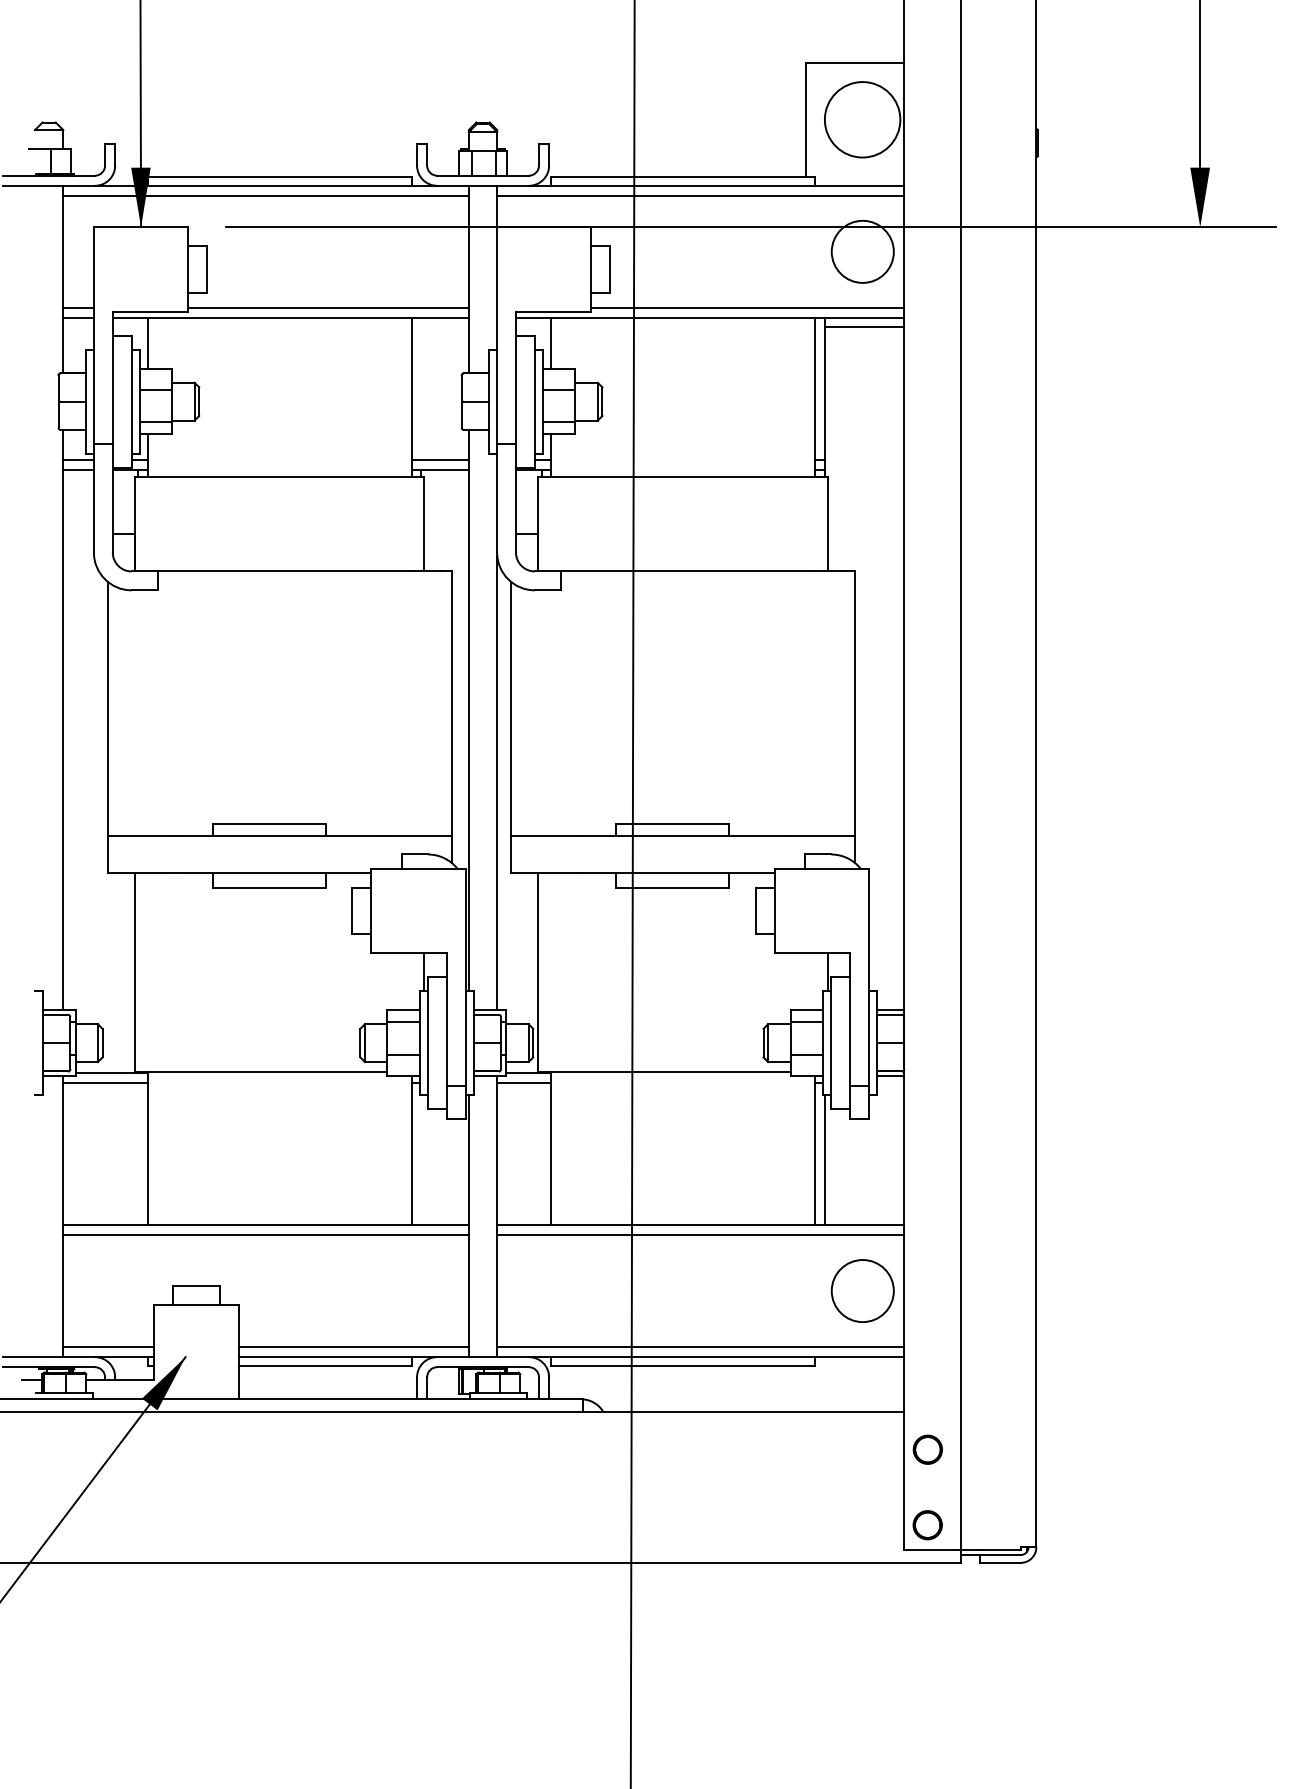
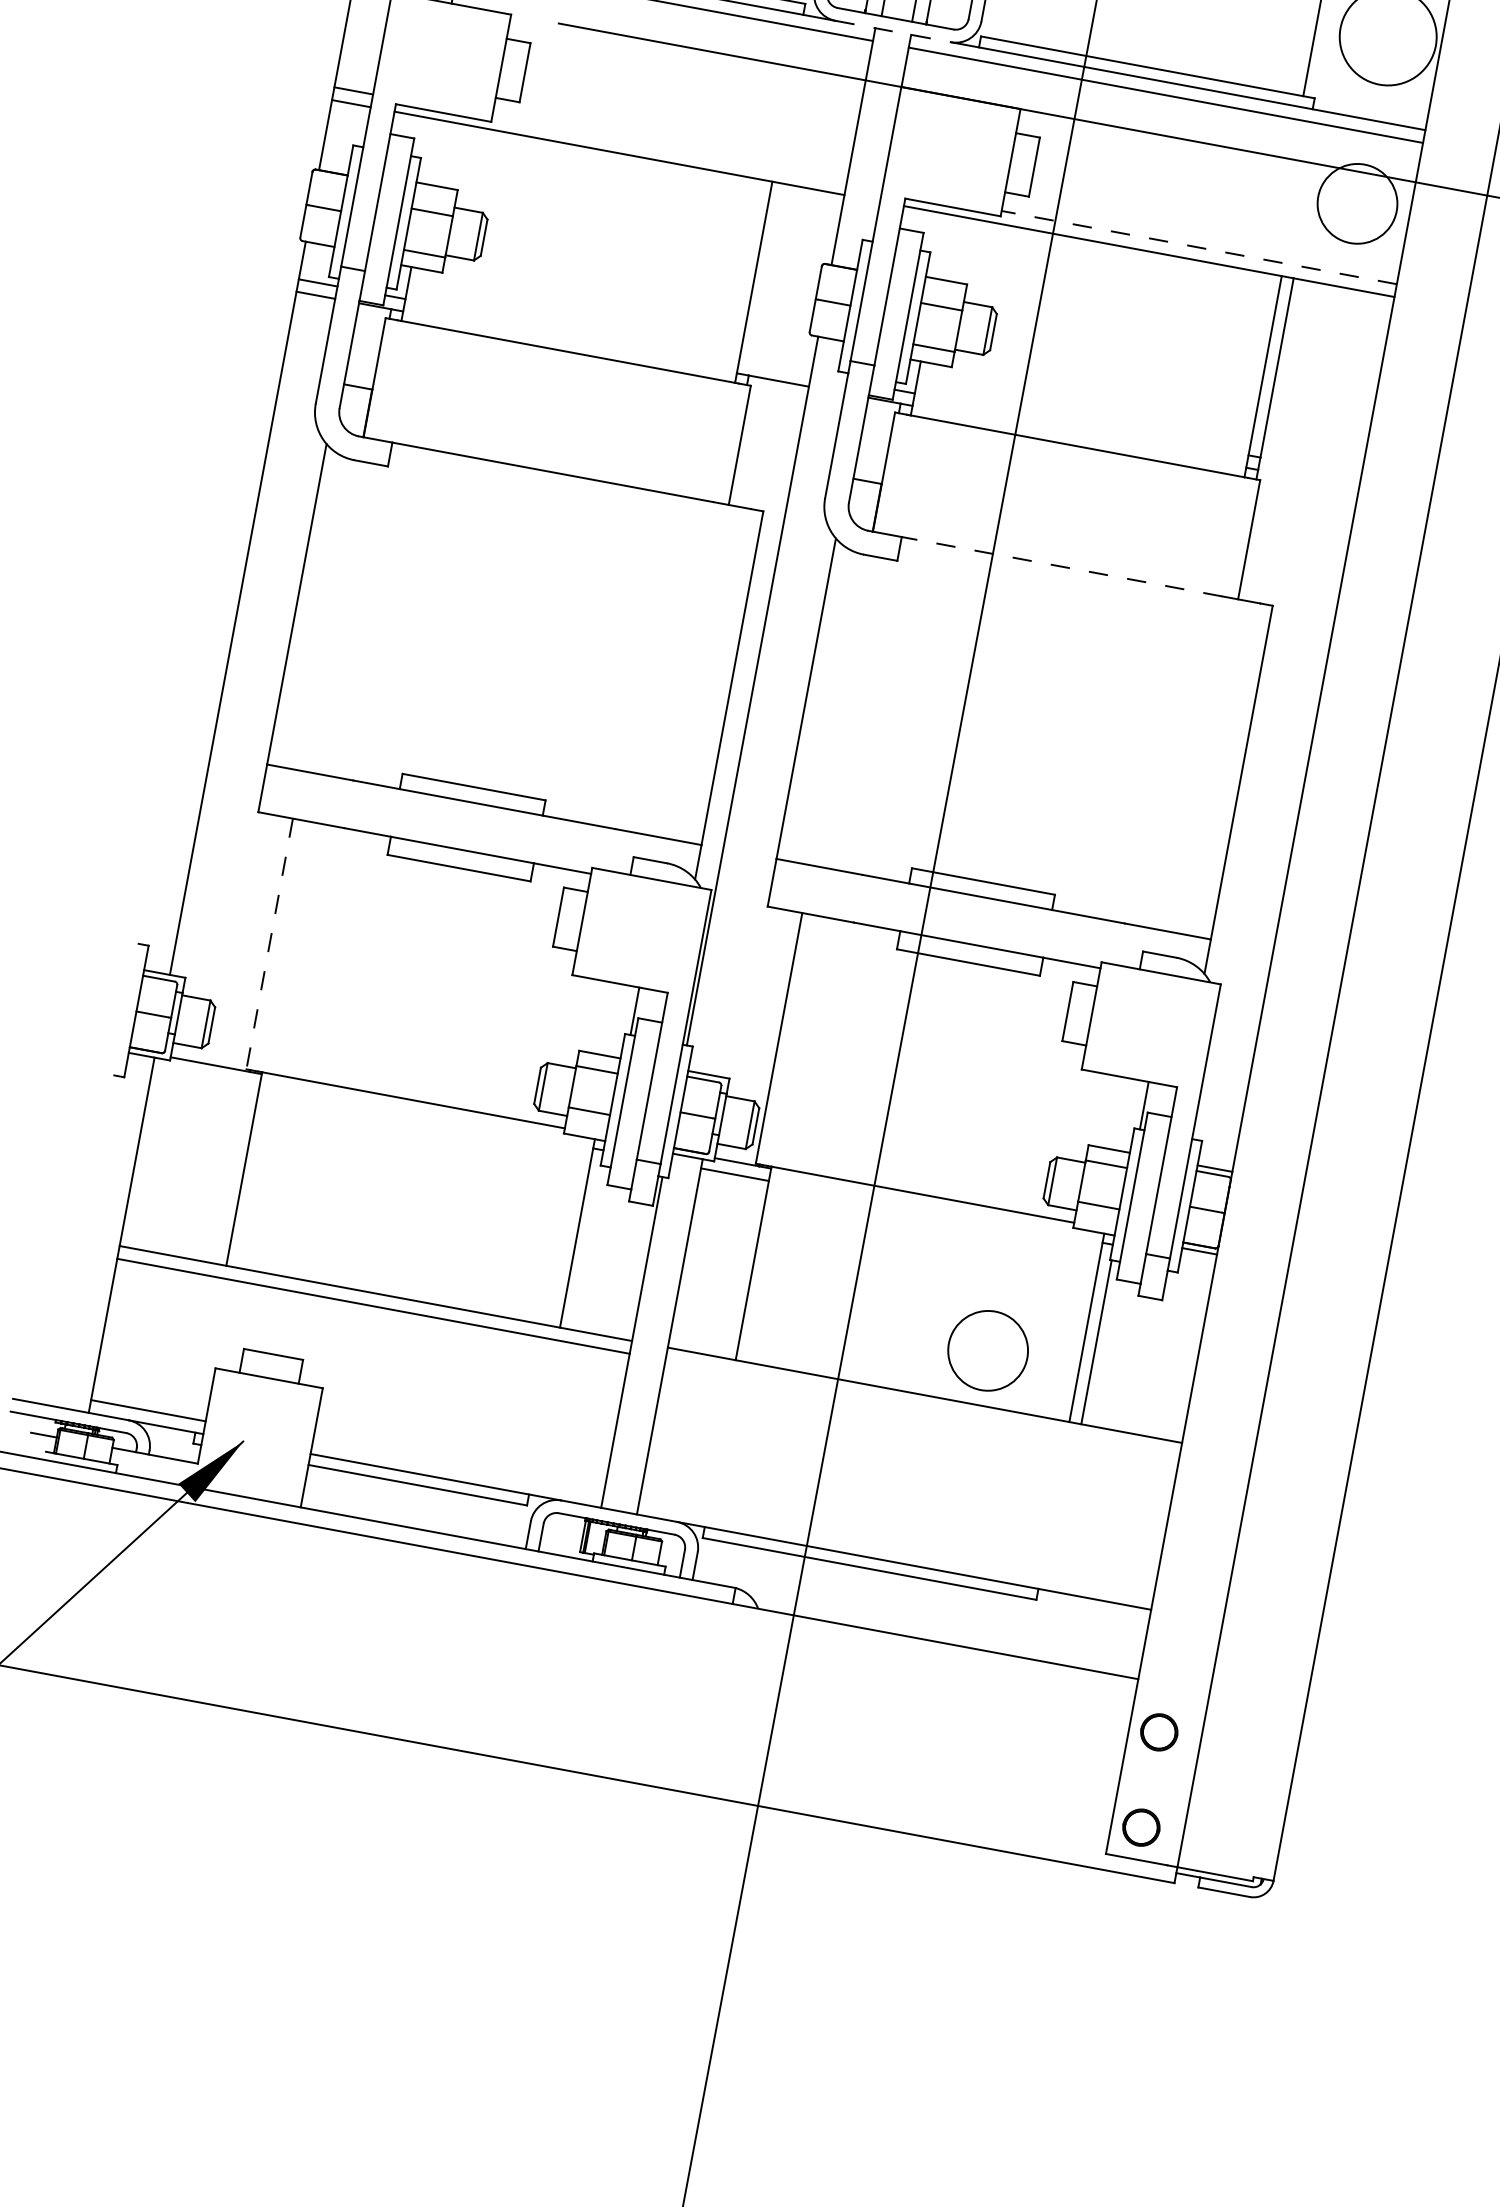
line: (483, 185) -> (893, 31), solid -> dashed
line: (328, 307) -> (669, 149), removed
line: (747, 307) -> (1198, 247), solid -> dashed
line: (864, 327) -> (1341, 299), removed
line: (147, 342) -> (432, 150), removed
line: (550, 342) -> (941, 245), removed
line: (439, 459) -> (774, 367), removed
line: (688, 571) -> (1062, 566), solid -> dashed
line: (497, 782) -> (771, 788), removed
line: (135, 973) -> (269, 945), solid -> dashed
line: (105, 1083) -> (206, 1077), removed
line: (700, 1235) -> (922, 1408), removed
circle: (862, 1290) -> (987, 1350), moved
line: (353, 1346) -> (457, 1467), removed
line: (700, 1346) -> (896, 1548), removed

